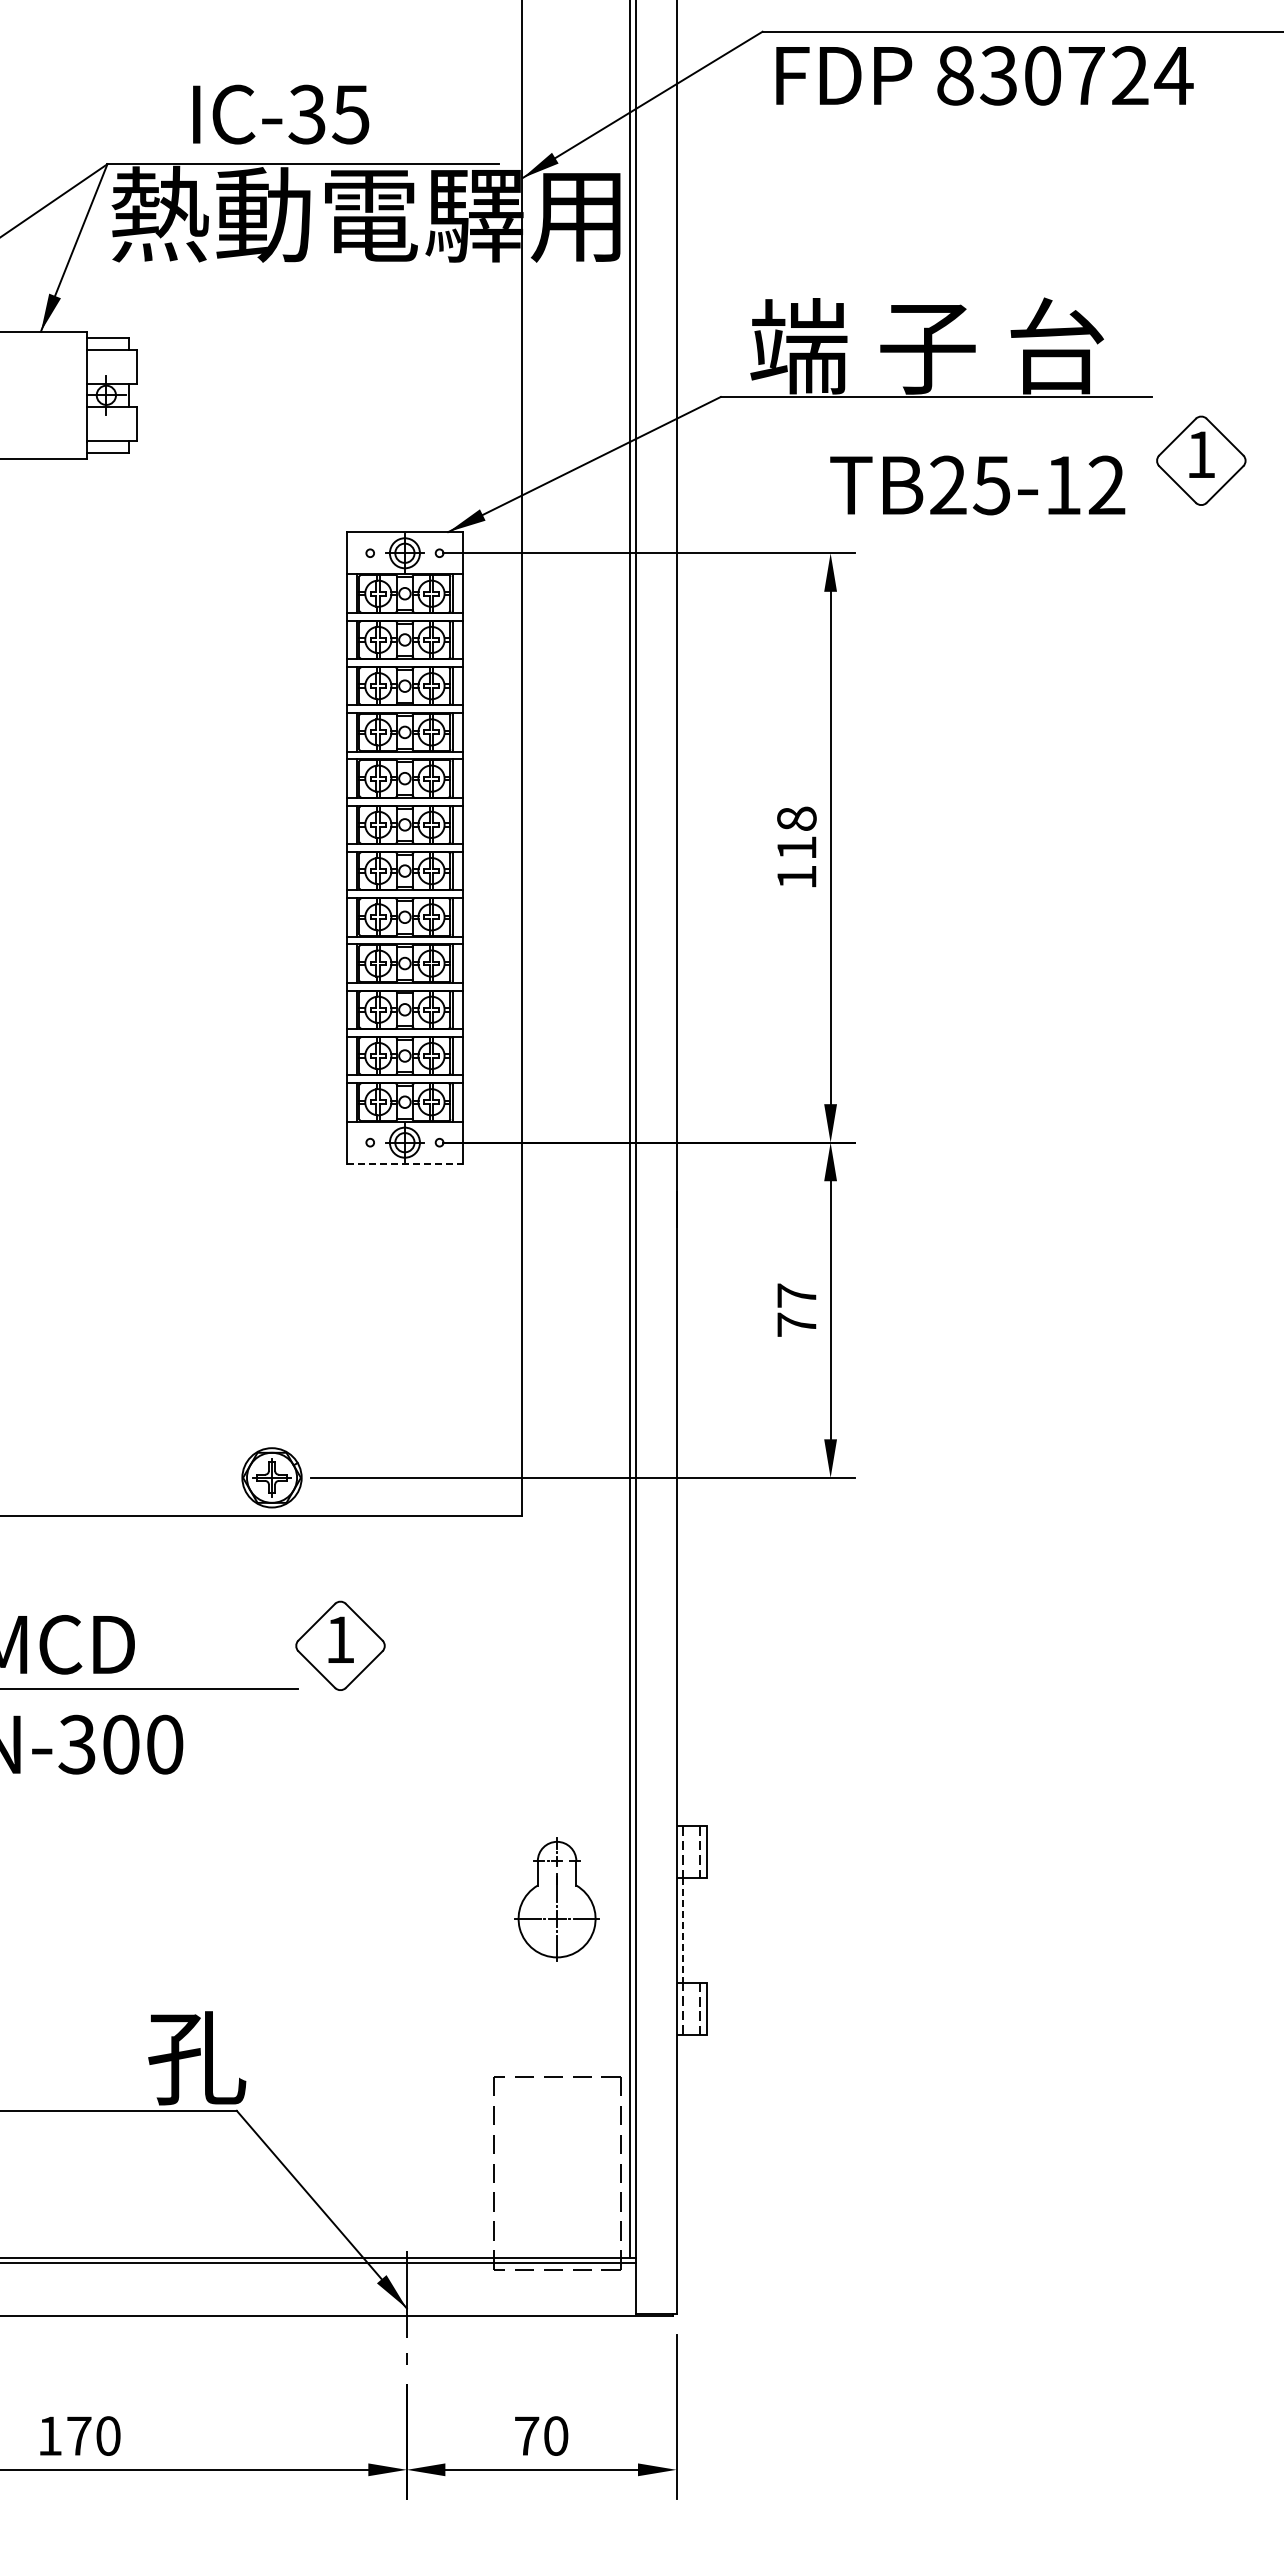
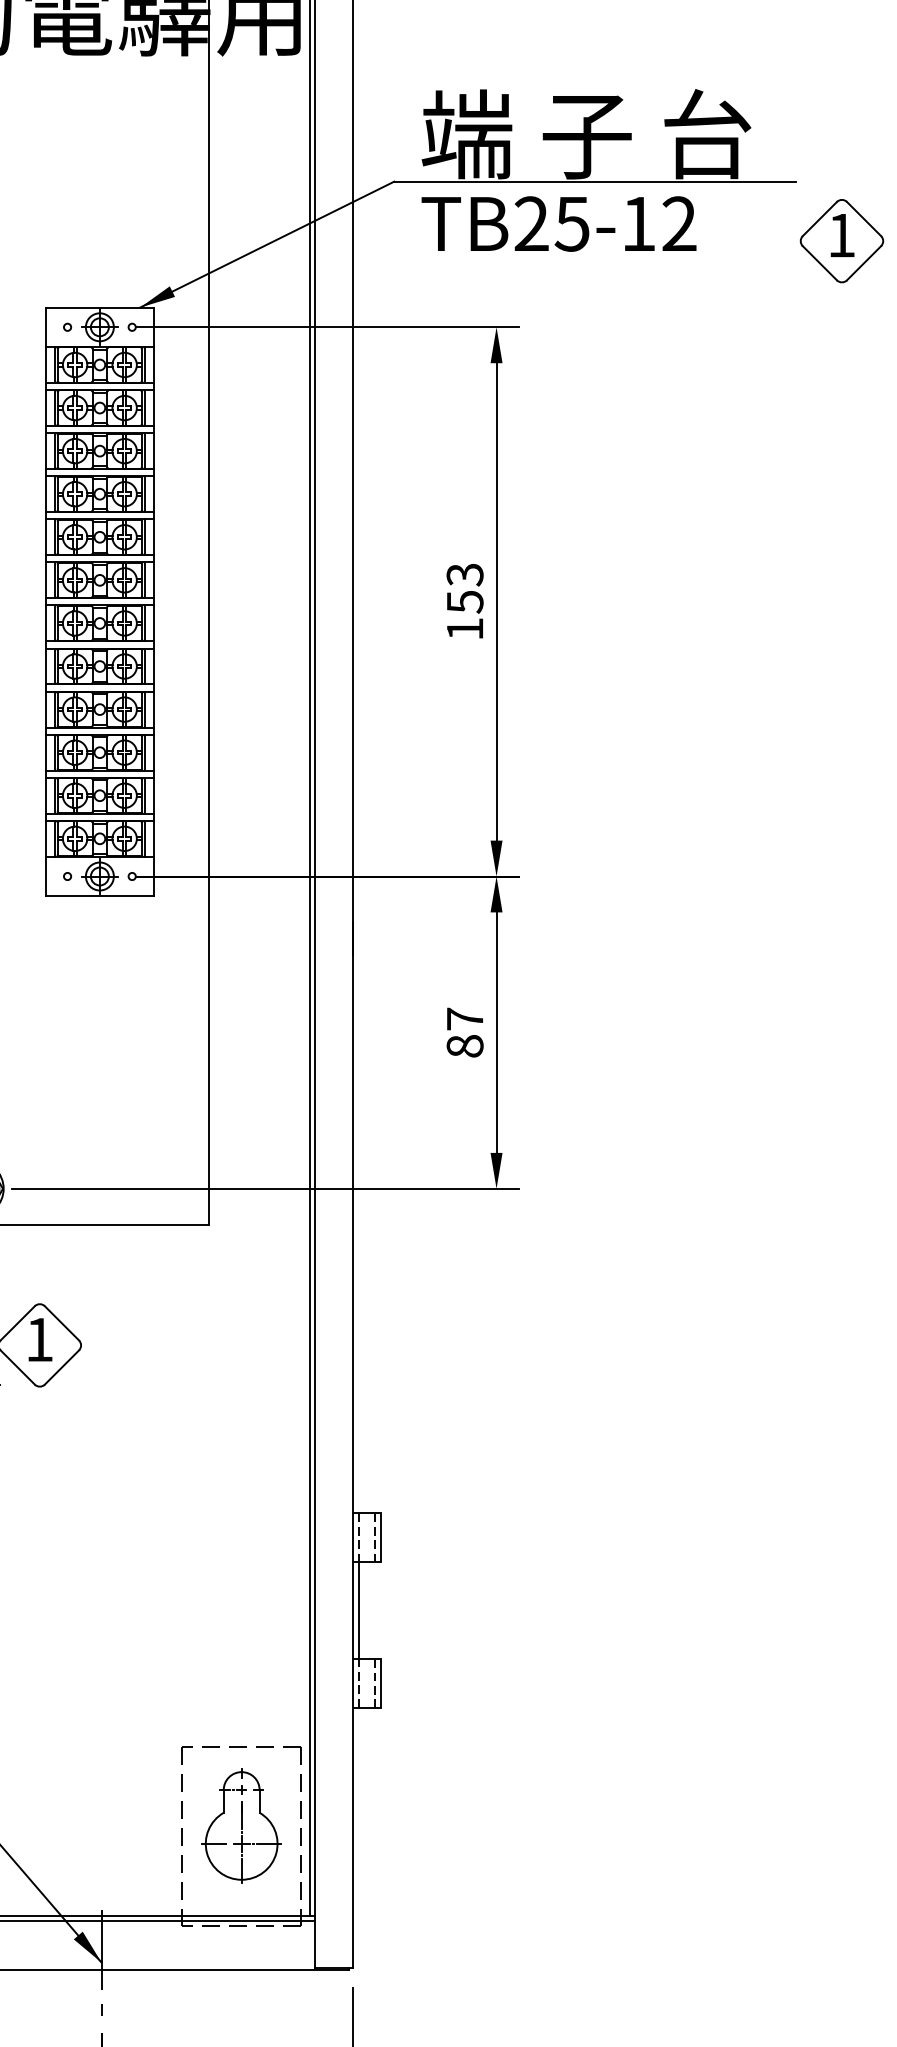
text: (977, 485) -> (558, 224), moved
text: (796, 833) -> (464, 588), 118 -> 153
line: (404, 1163) -> (99, 895), dashed -> solid
text: (796, 1324) -> (464, 1045), 77 -> 87
part: (556, 1899) -> (241, 1825), moved
line: (682, 1930) -> (358, 1610), dashed -> solid

